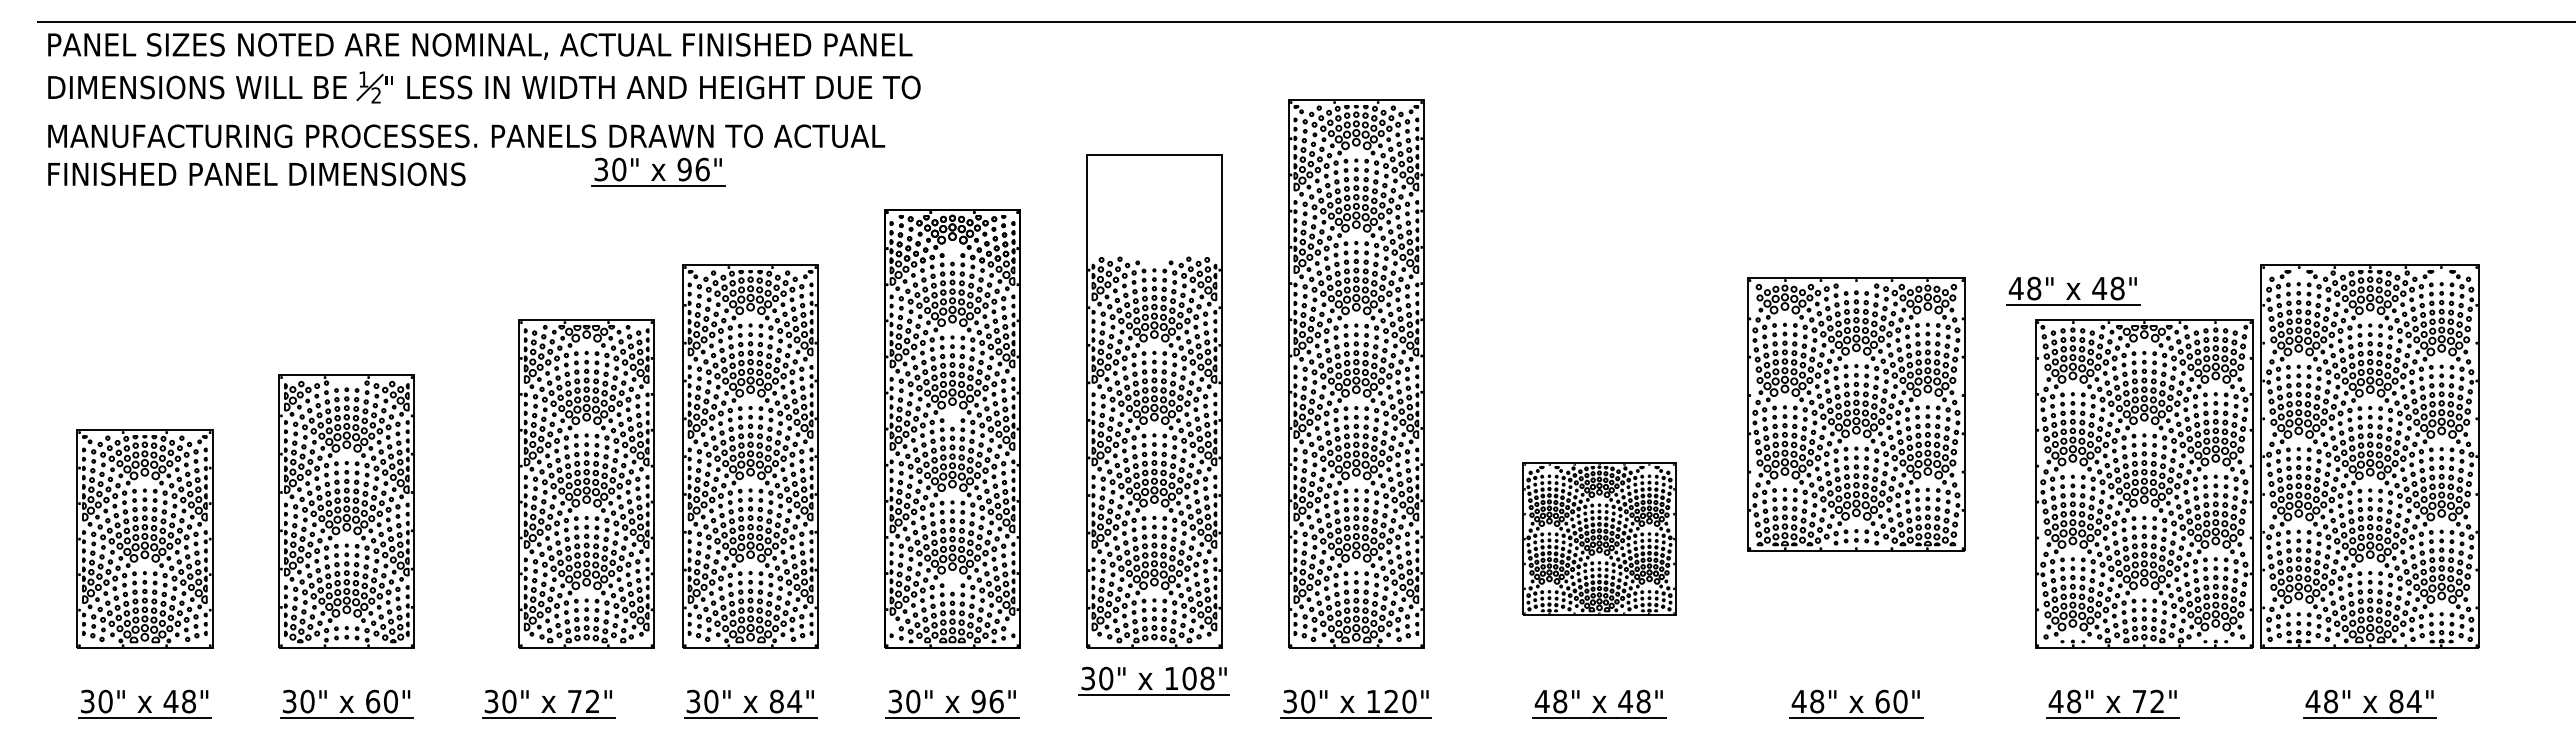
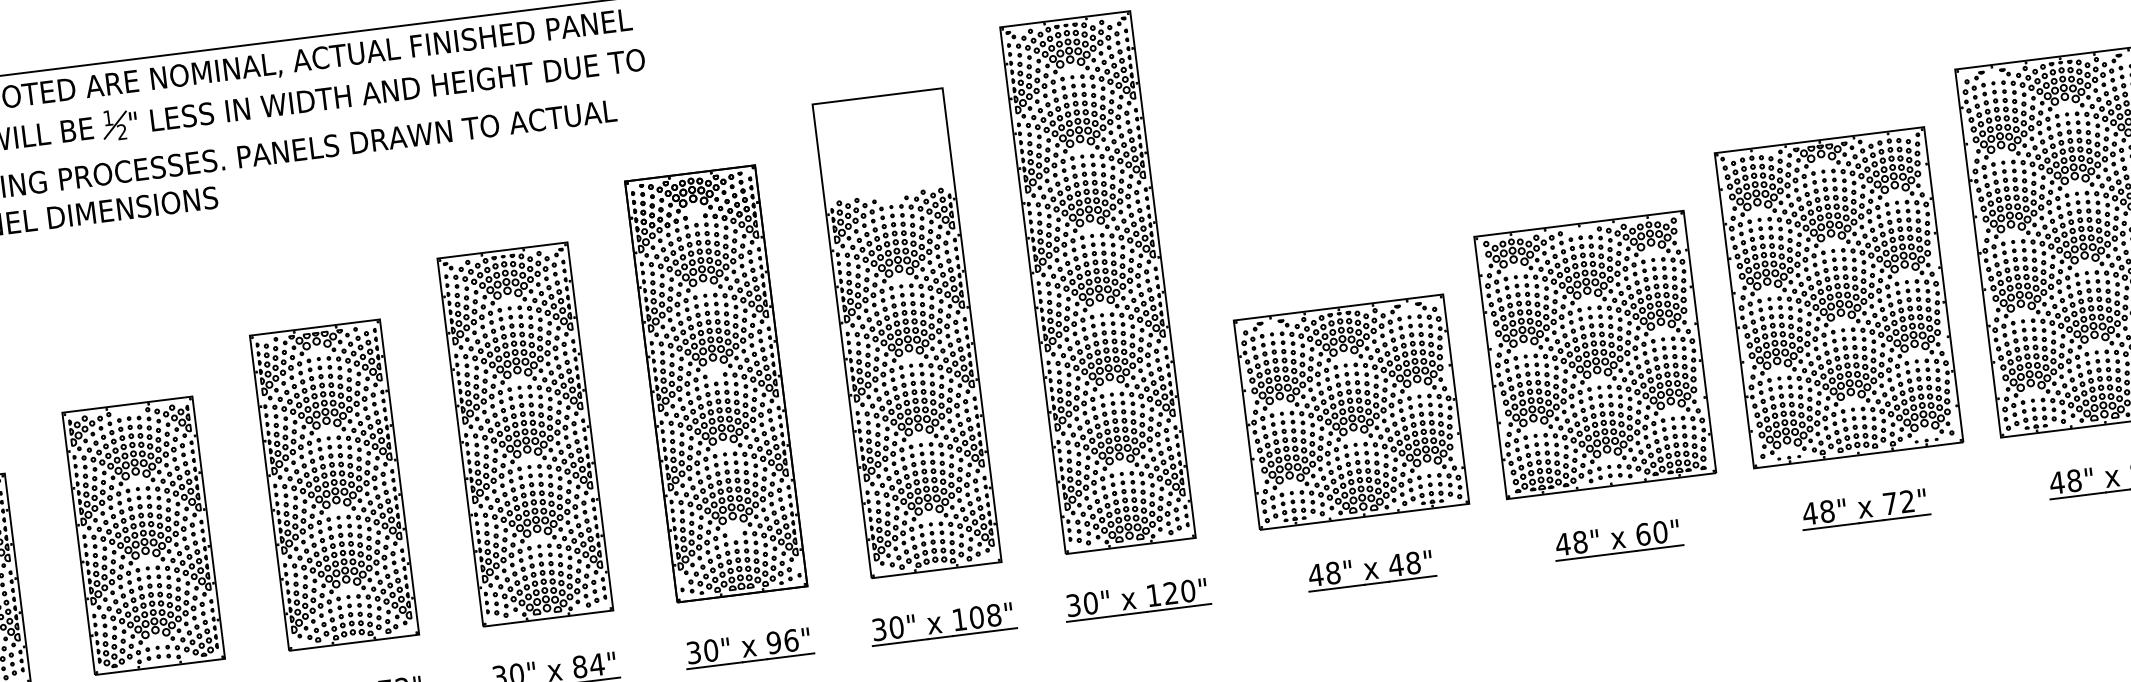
part: (658, 171) -> (402, 171), removed
part: (2073, 290) -> (1777, 116), removed
part: (1856, 414) -> (1595, 354), moved
part: (586, 483) -> (334, 484), moved
part: (2144, 483) -> (1839, 297), moved
part: (1599, 538) -> (1351, 411), size x1.43
part: (1153, 680) -> (942, 623), moved

